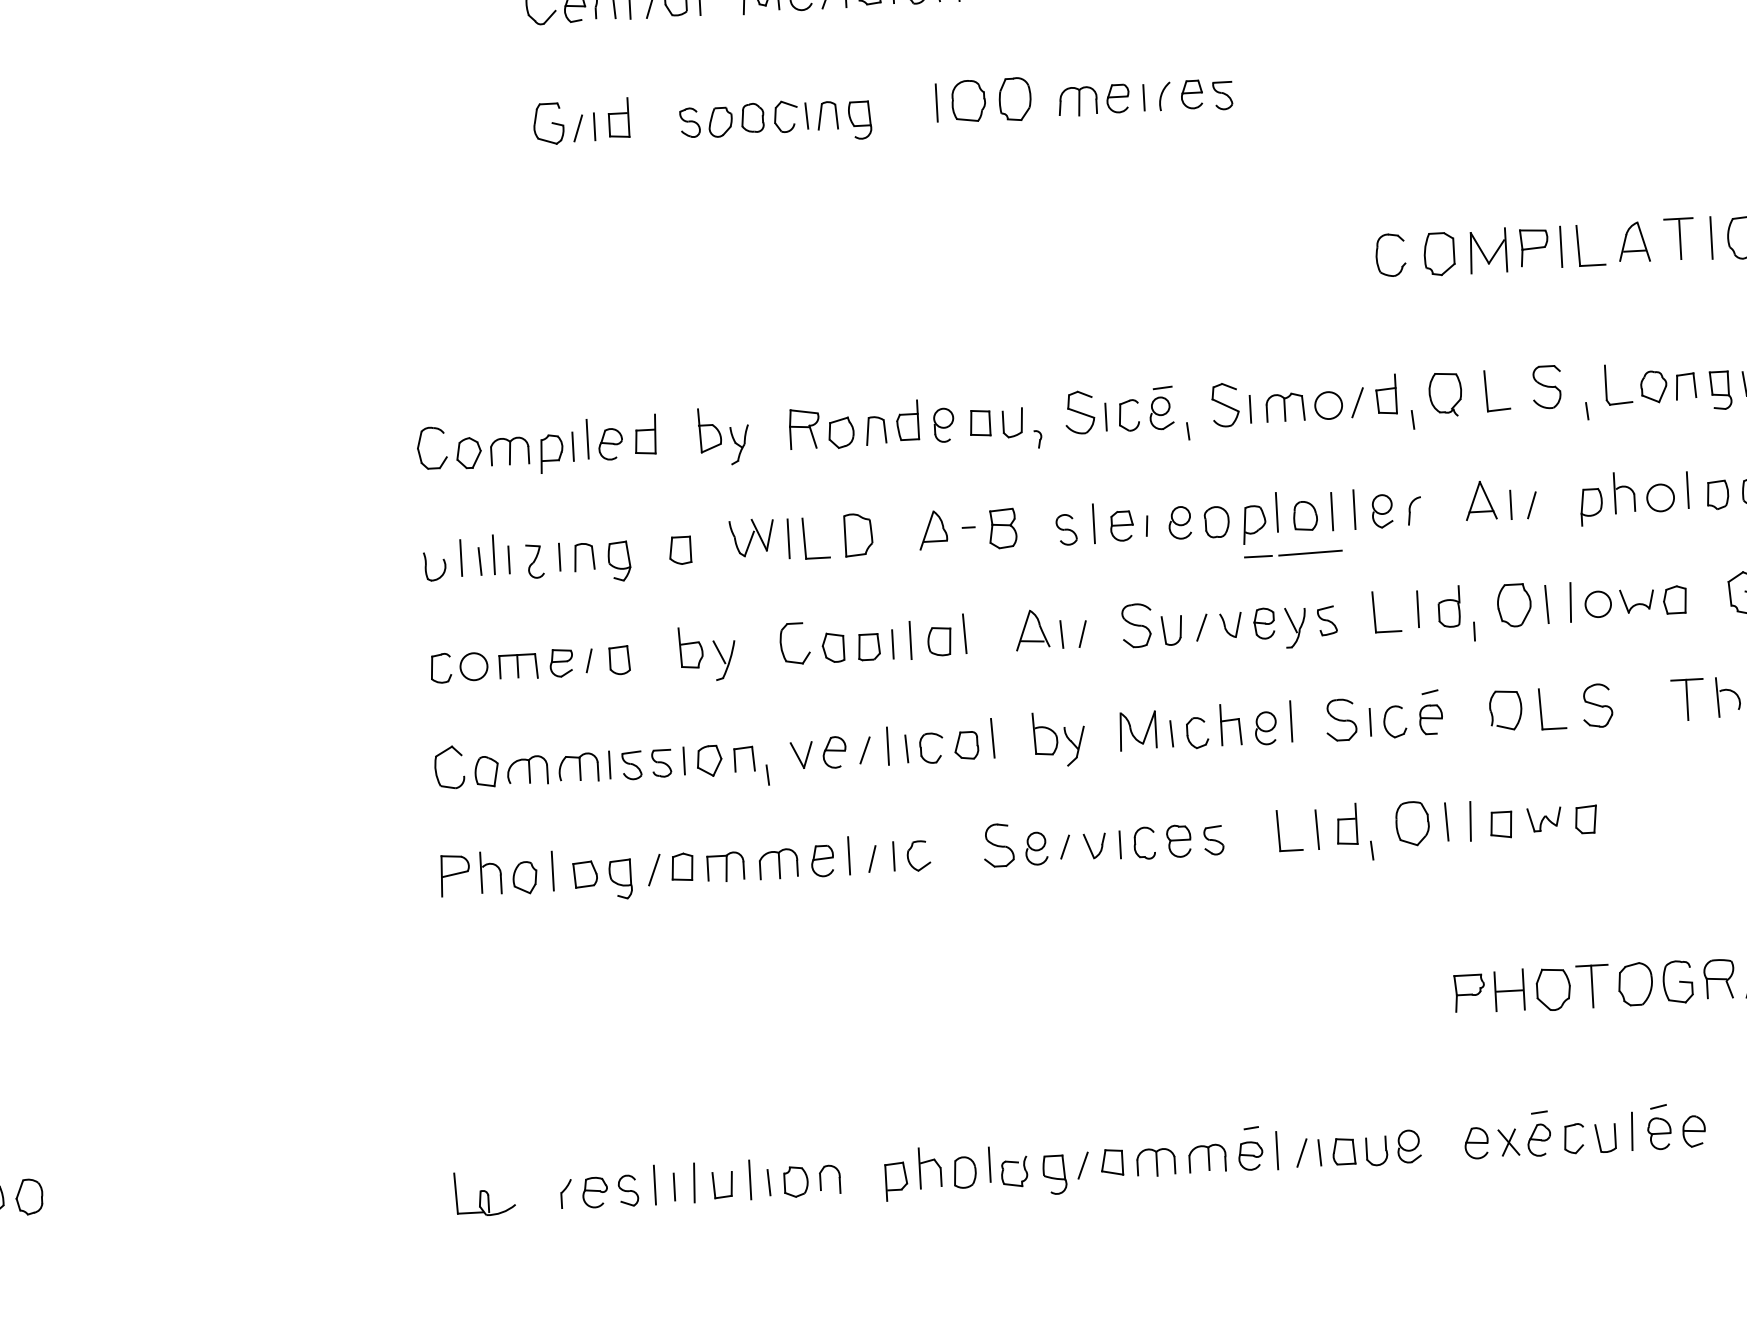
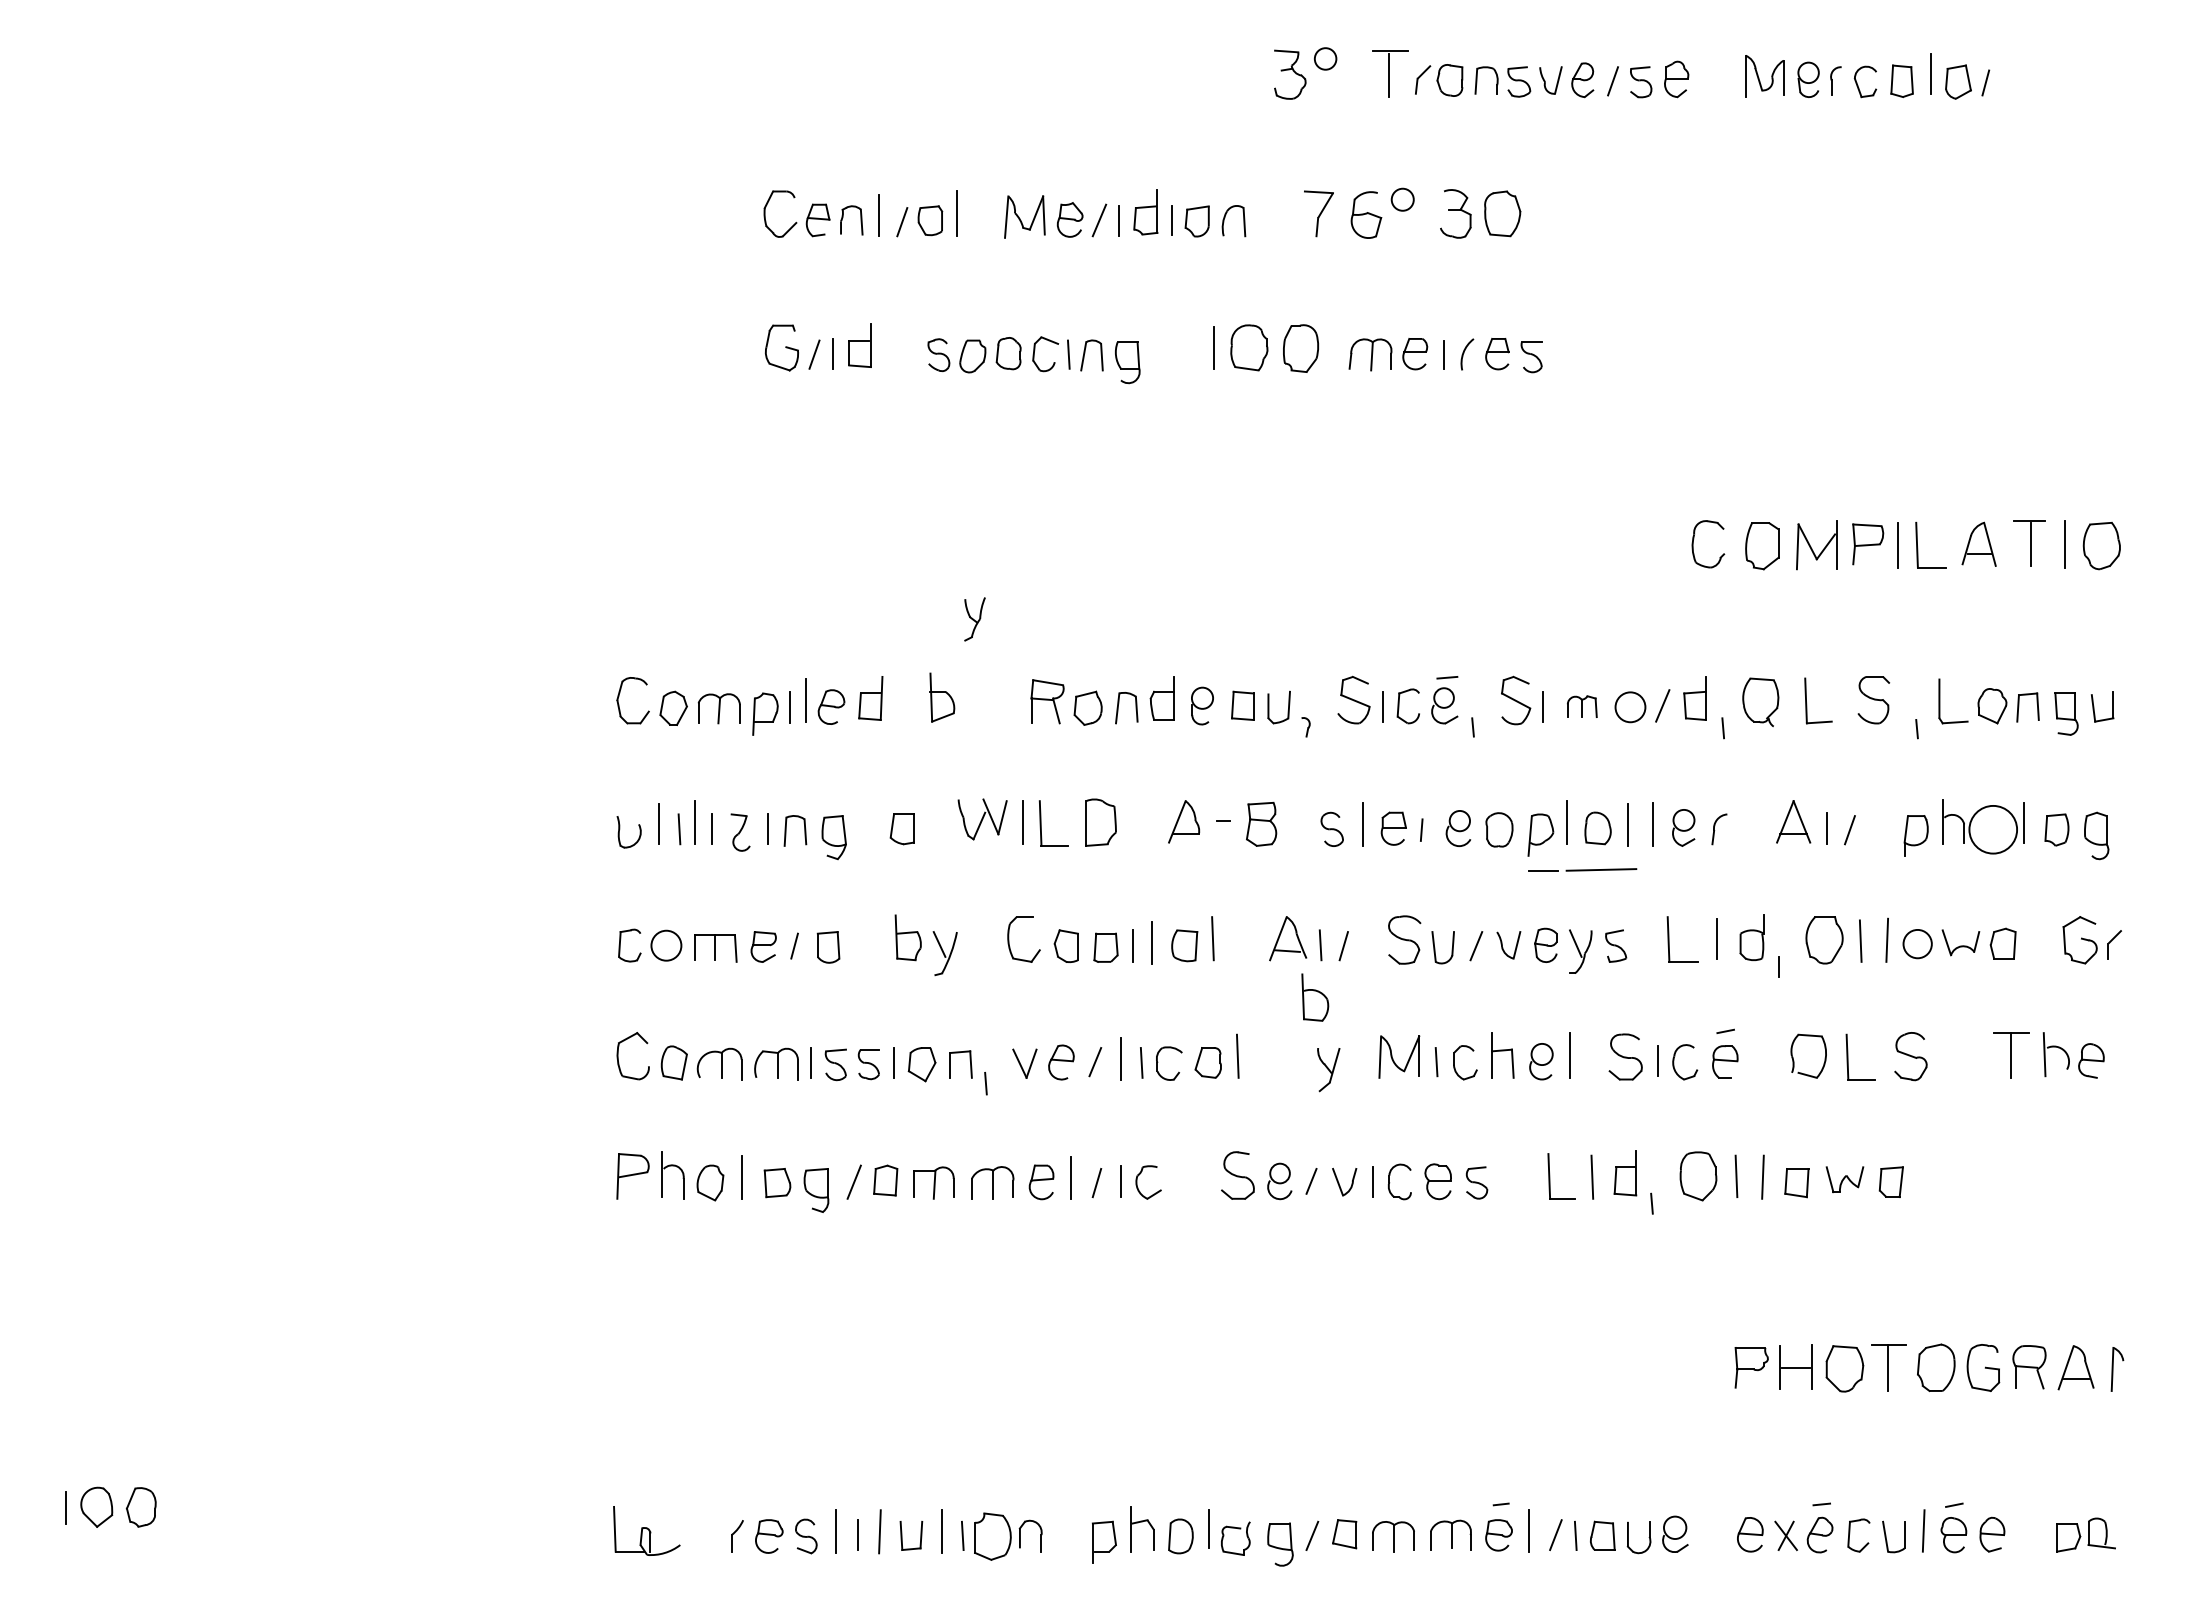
part: (1284, 407) -> (1581, 706), size x0.7
part: (739, 444) -> (974, 619), moved
circle: (1660, 497) -> (1993, 829), size x1.6
part: (1045, 733) -> (1315, 997), moved
part: (795, 1181) -> (992, 1536), size x1.4

